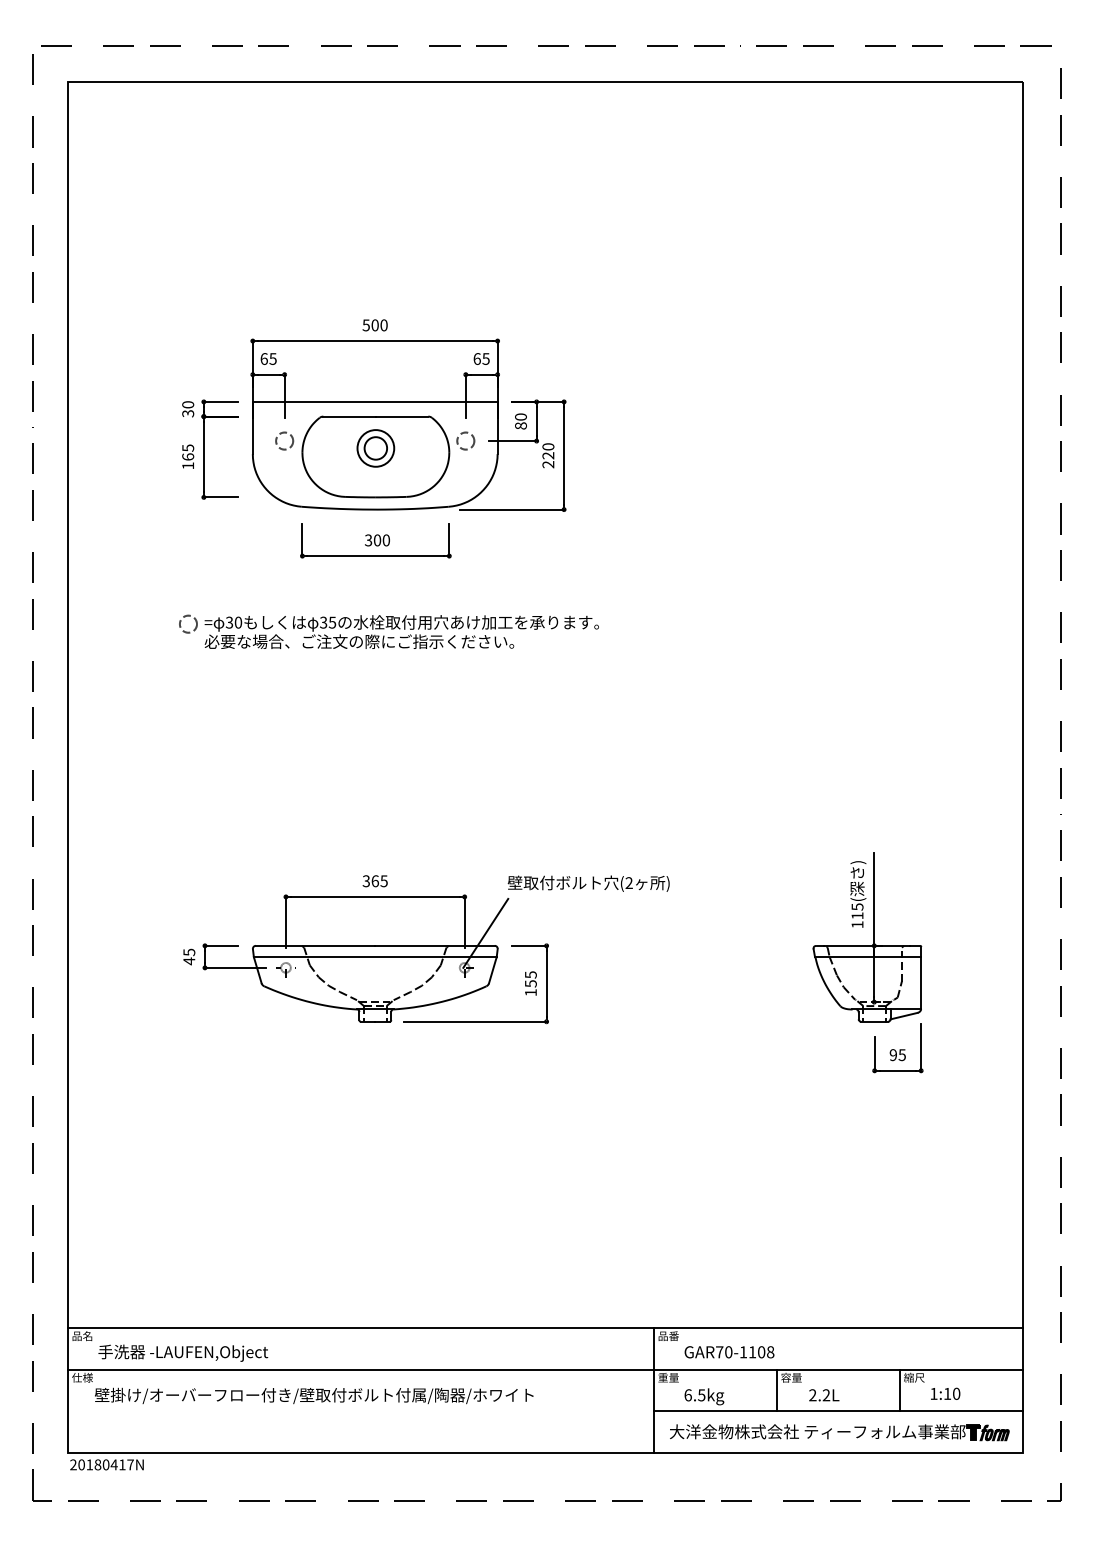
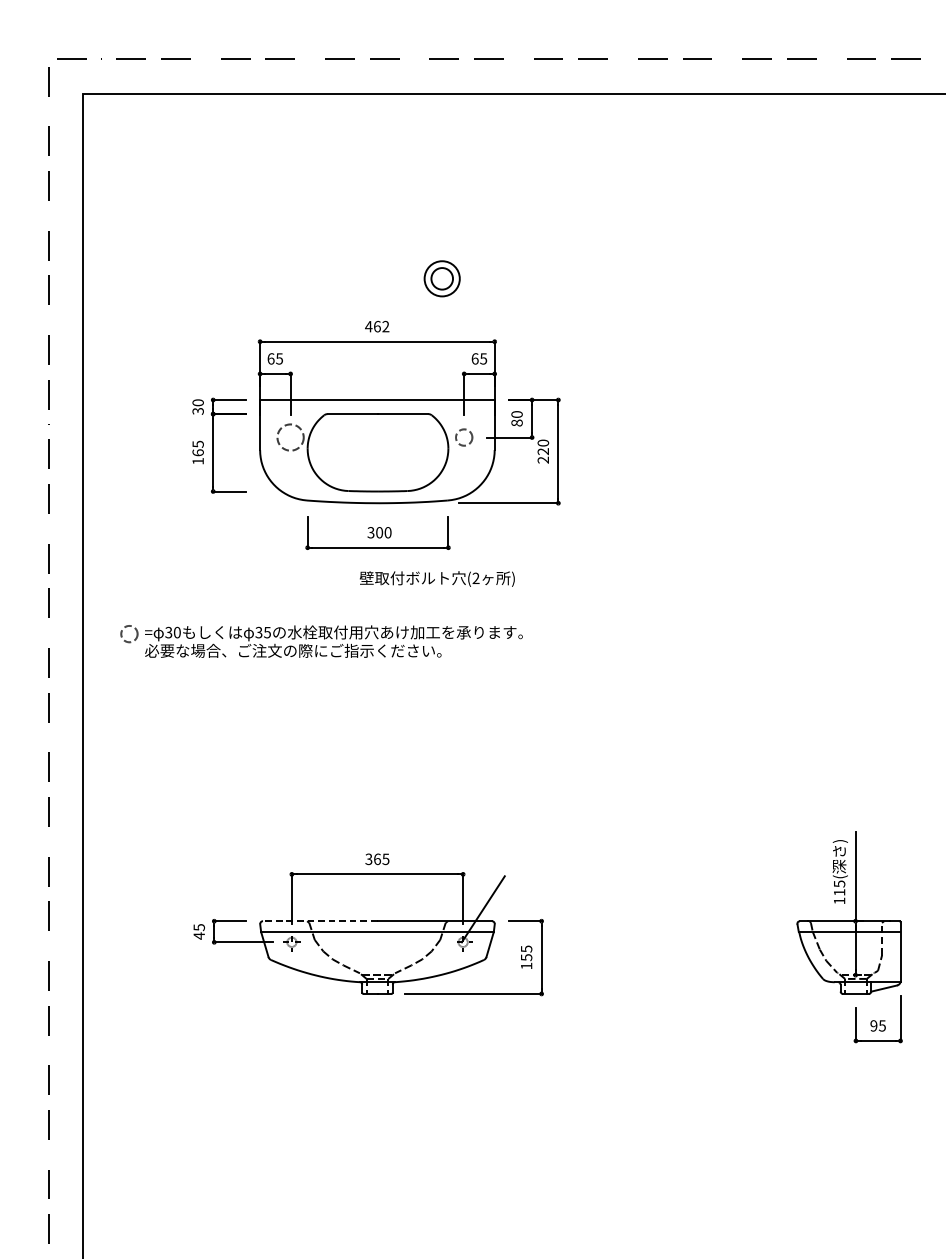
text: (374, 325) -> (376, 326), 500 -> 462
circle: (284, 440) -> (290, 436), size x1.6
part: (375, 448) -> (441, 278), moved
part: (388, 631) -> (321, 641), moved
text: (588, 883) -> (437, 578), moved
line: (315, 945) -> (320, 920), solid -> dashed

